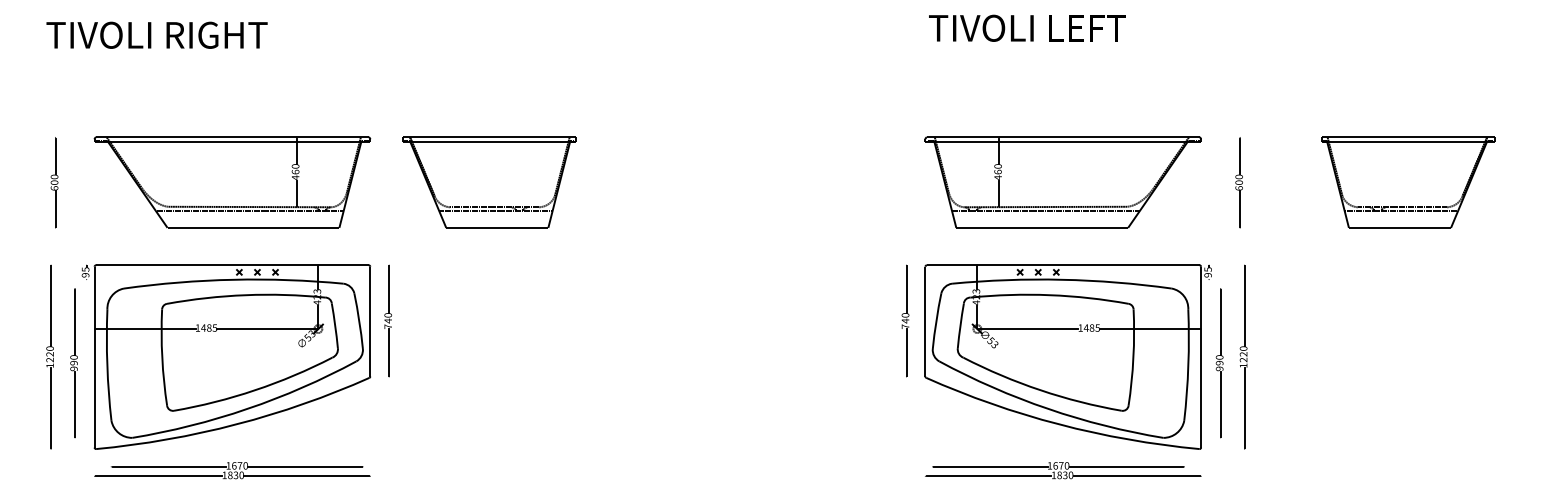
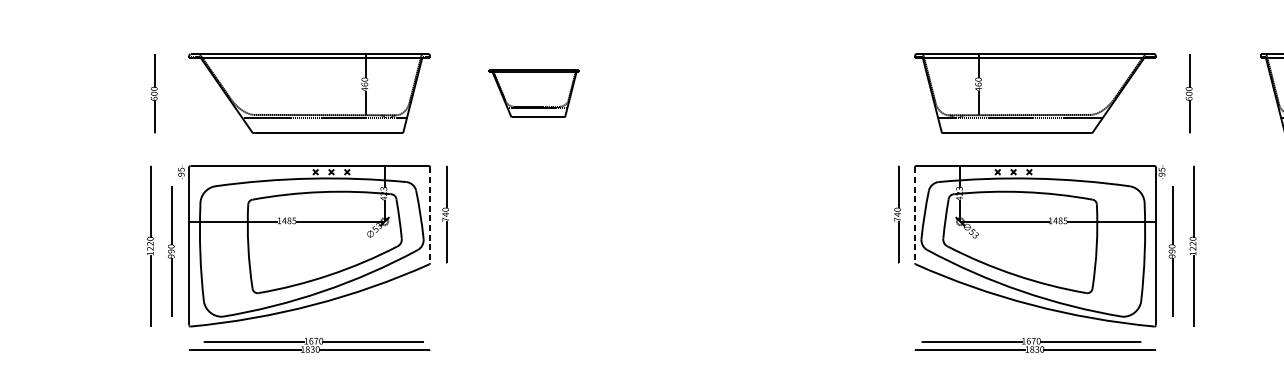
part: (489, 182) -> (534, 93), size x0.6
line: (370, 321) -> (430, 215), solid -> dashed
line: (925, 321) -> (915, 215), solid -> dashed

